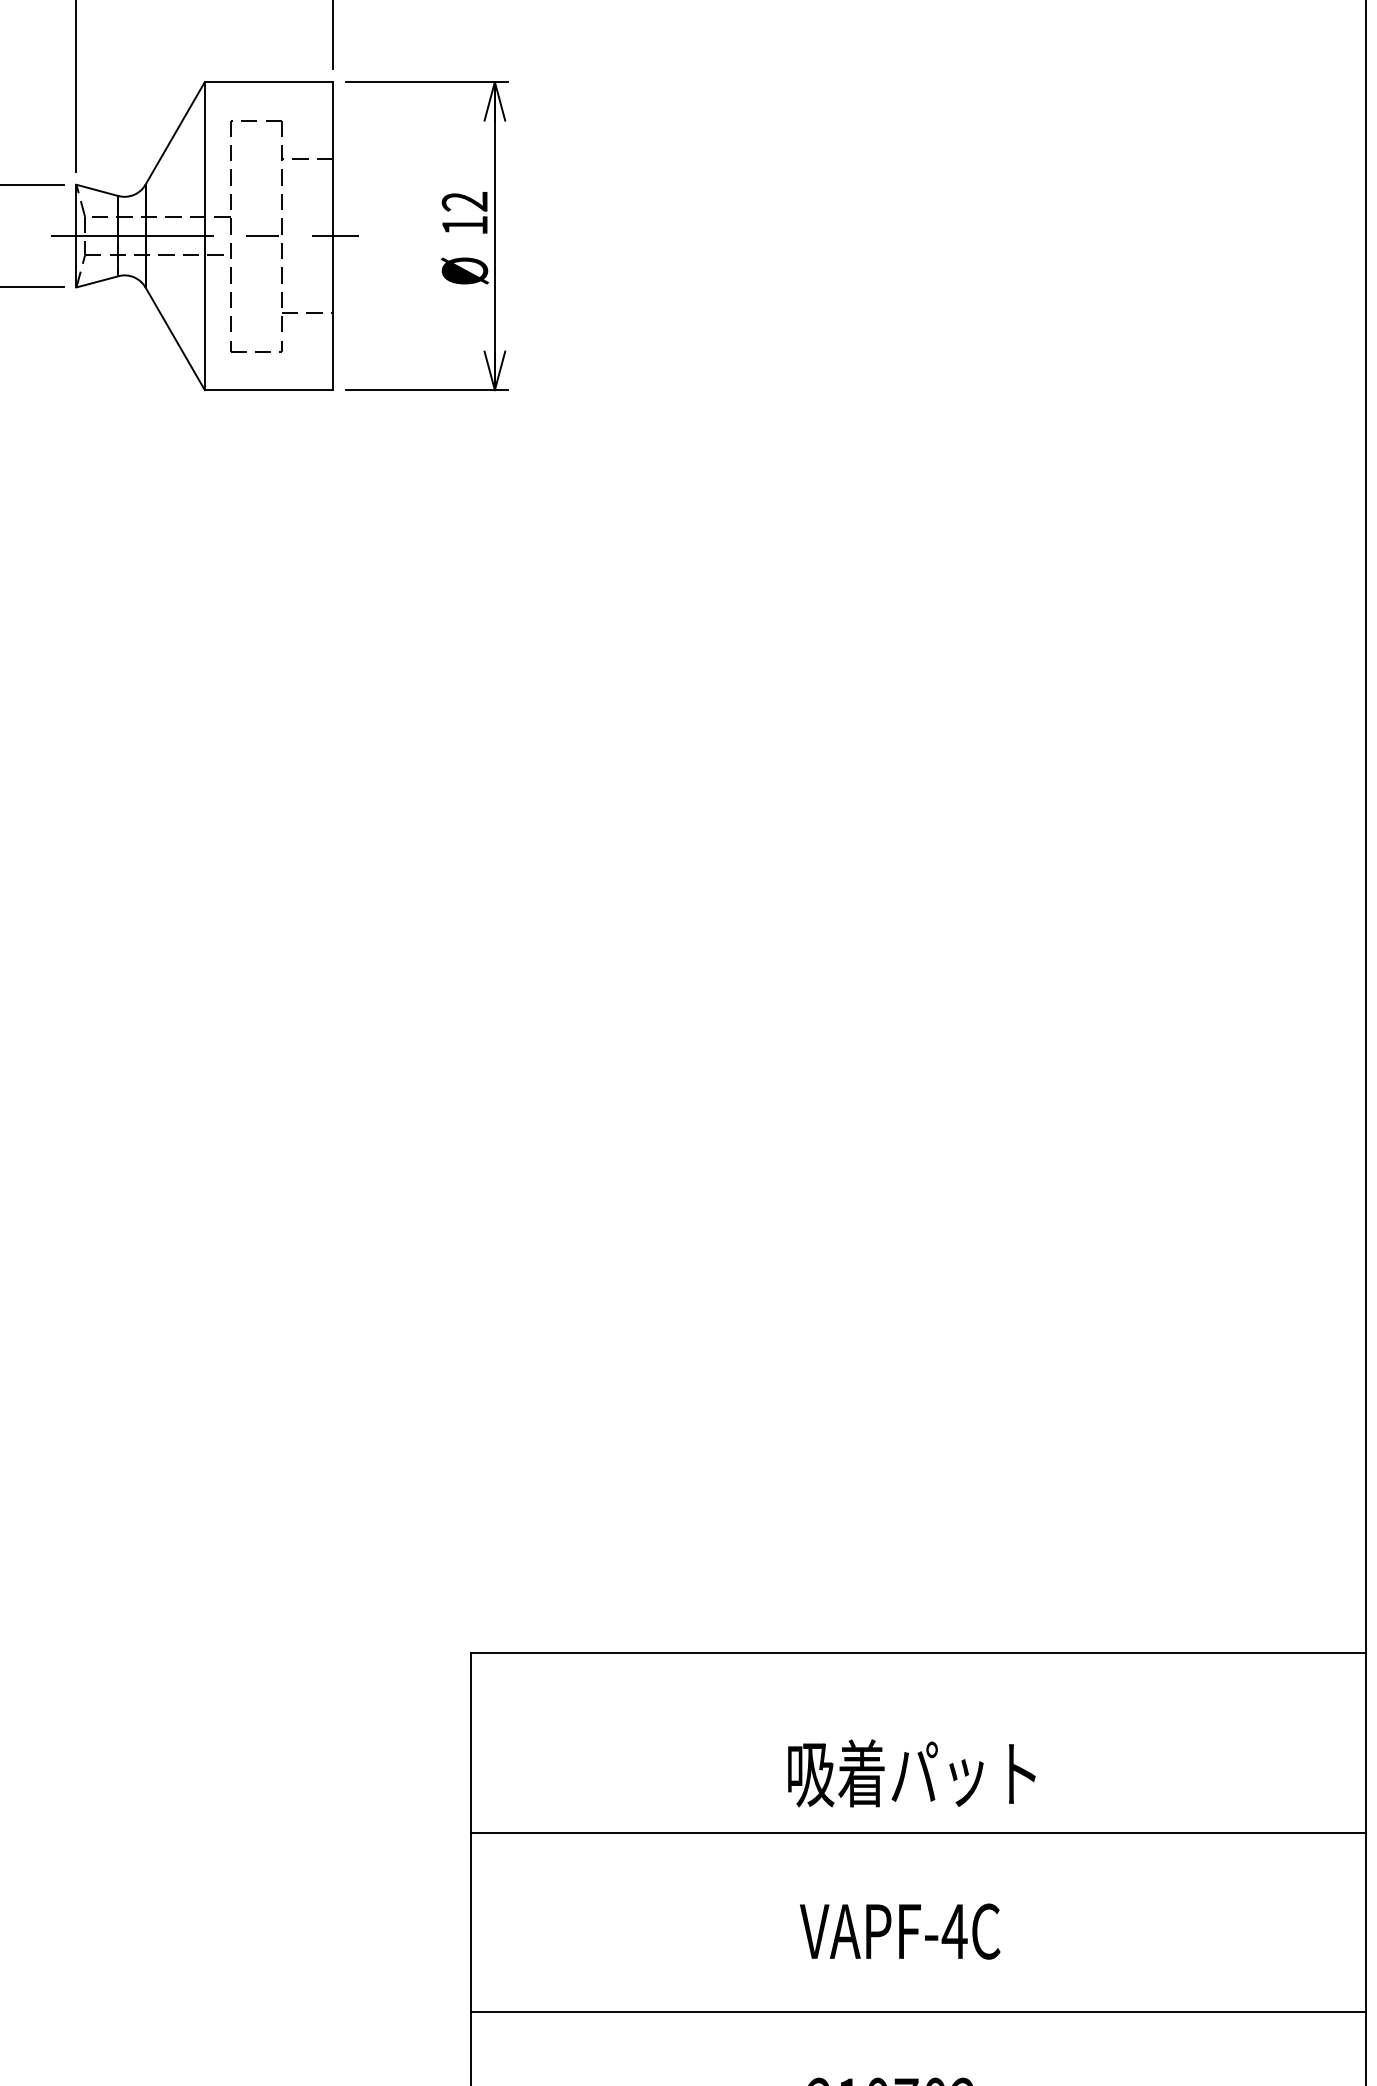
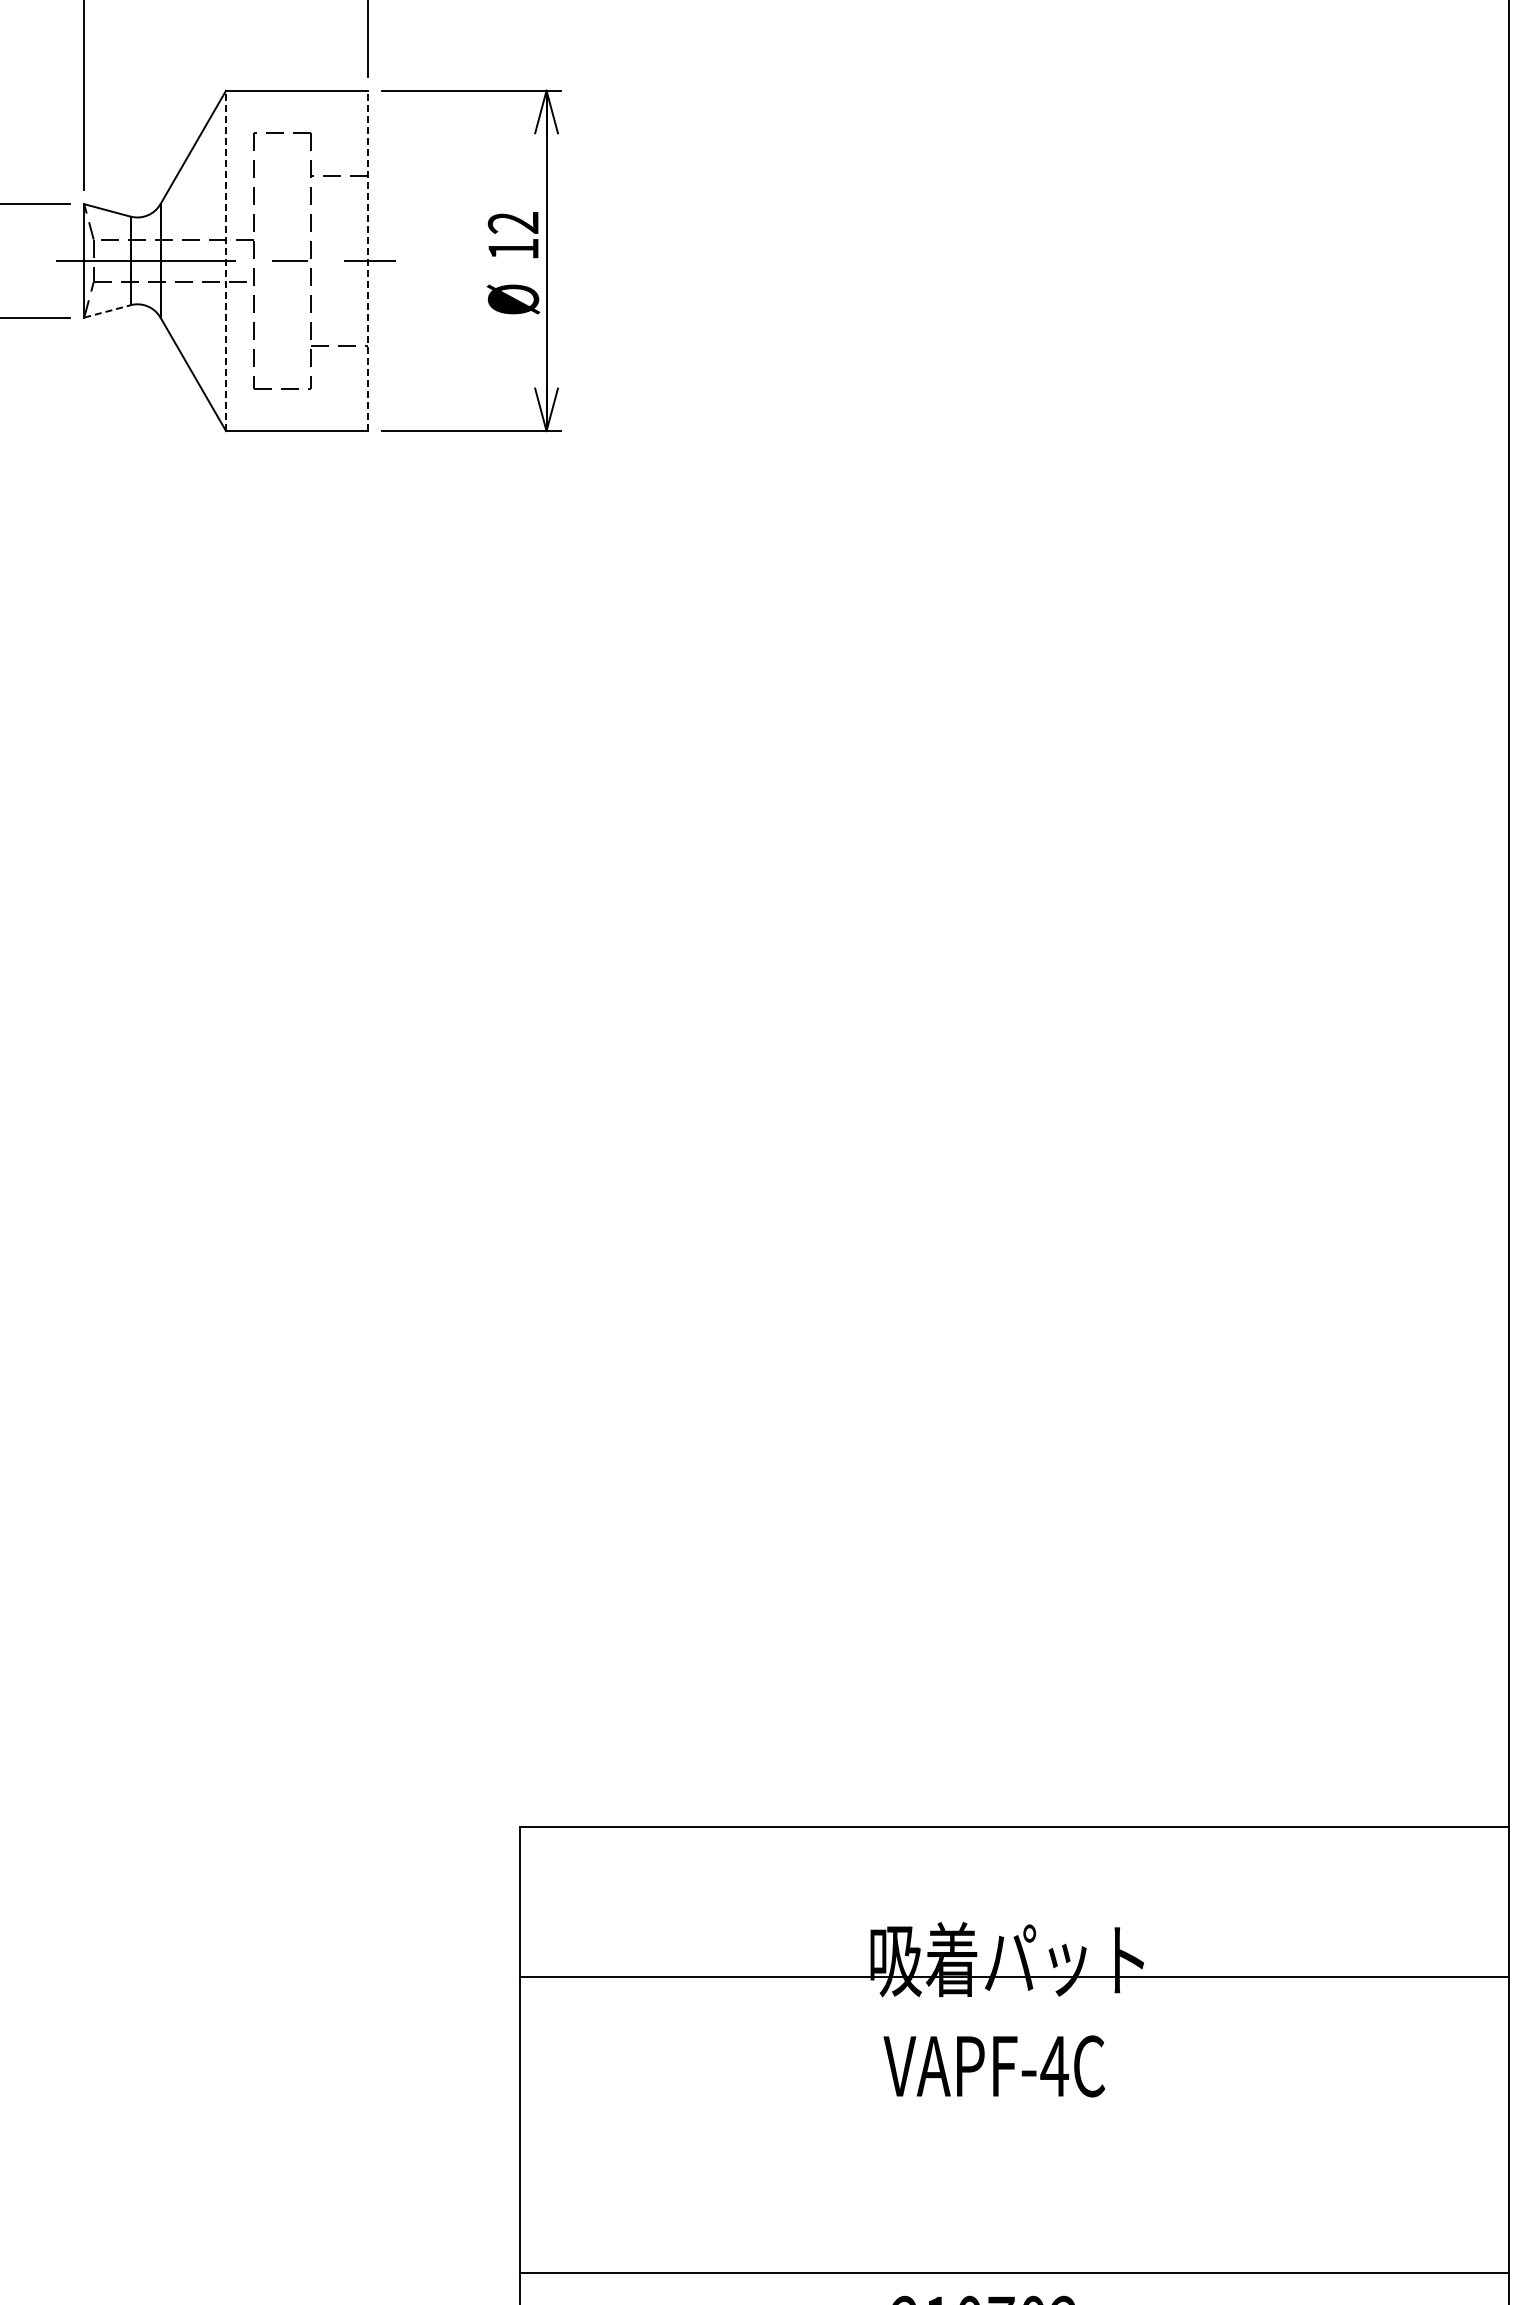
line: (205, 235) -> (226, 260), solid -> dashed
line: (332, 235) -> (367, 260), solid -> dashed
line: (97, 281) -> (107, 311), solid -> dashed
line: (918, 1833) -> (1014, 1977), moved
text: (900, 1931) -> (994, 2066), moved
line: (918, 2012) -> (1014, 2272), moved

